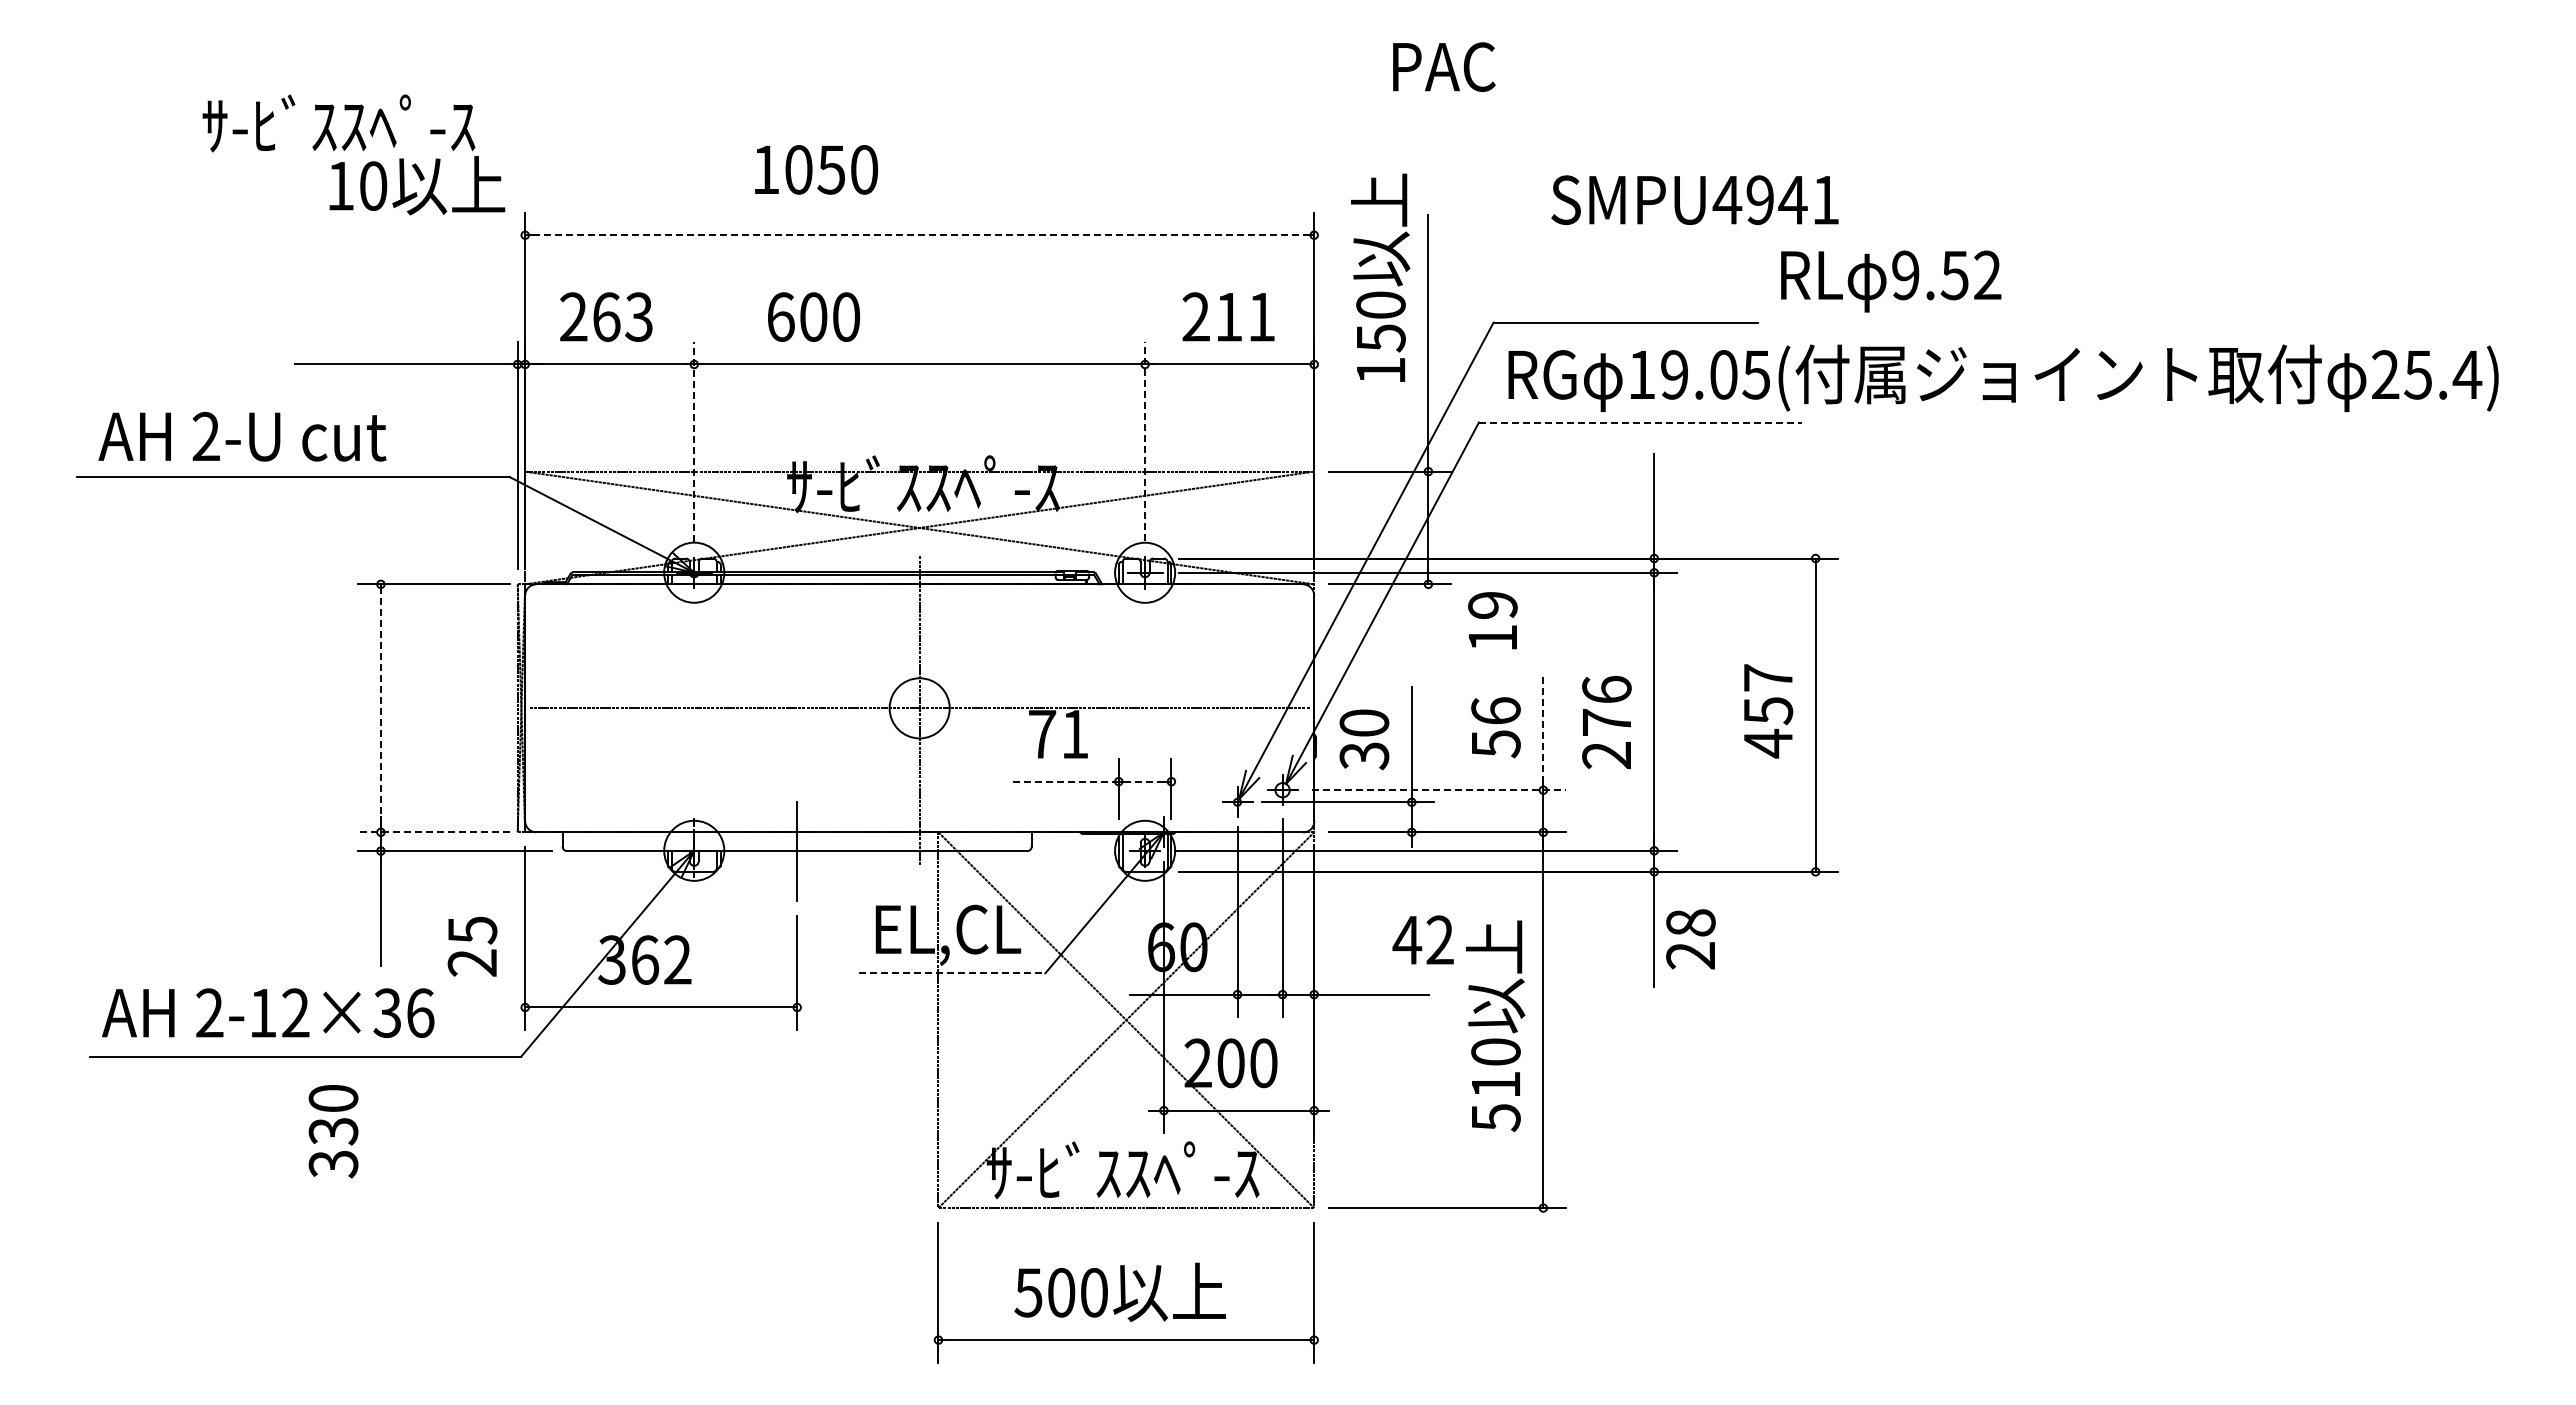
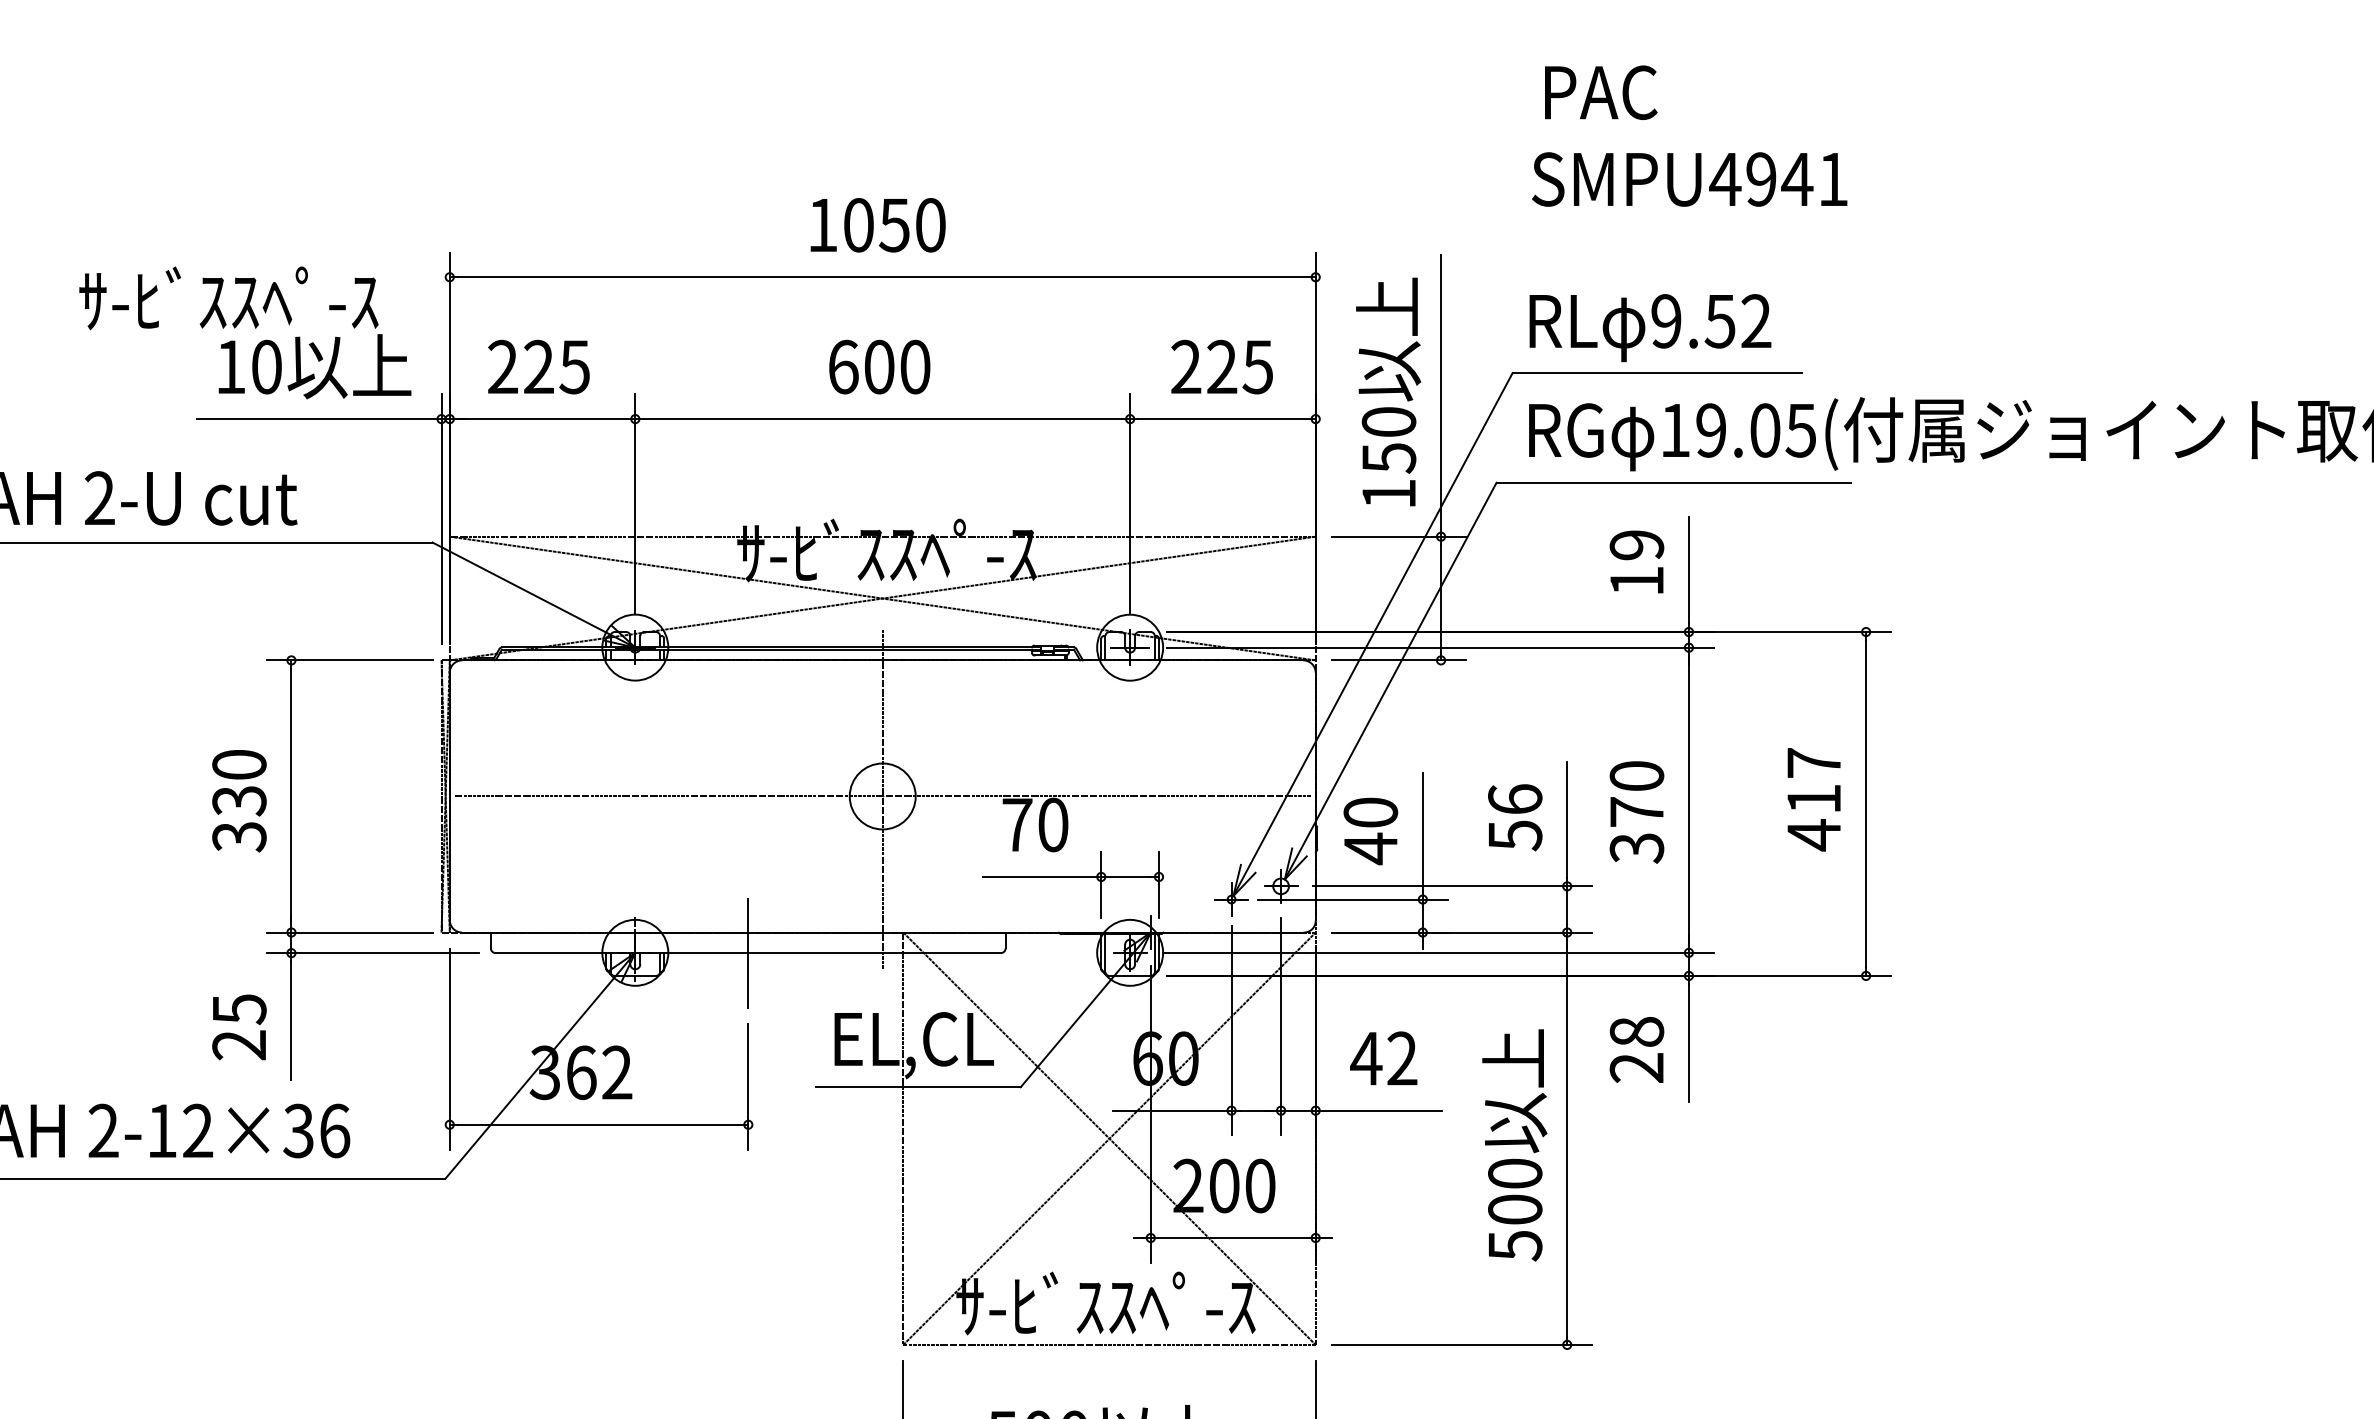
text: (1444, 66) -> (1601, 92), moved
text: (353, 154) -> (244, 332), moved
text: (816, 169) -> (878, 224), moved
text: (1694, 199) -> (1689, 178), moved
line: (919, 235) -> (882, 277), dashed -> solid
text: (1380, 277) -> (1388, 391), moved
text: (1891, 281) -> (1650, 328), moved
text: (622, 316) -> (556, 366), 263 -> 225
text: (813, 316) -> (879, 366), moved
text: (1245, 316) -> (1240, 366), 211 -> 225
line: (1640, 422) -> (1673, 482), dashed -> solid
line: (1145, 440) -> (1130, 502), dashed -> solid
line: (694, 441) -> (635, 503), dashed -> solid
text: (1492, 620) -> (1636, 561), moved
line: (380, 707) -> (290, 795), dashed -> solid
text: (1768, 711) -> (1814, 799), 457 -> 417
text: (1606, 722) -> (1636, 812), 276 -> 370
line: (1543, 729) -> (1567, 819), dashed -> solid
text: (1075, 734) -> (1053, 825), 71 -> 70
text: (1364, 755) -> (1370, 848), 30 -> 40
line: (1064, 781) -> (1041, 876), dashed -> solid
line: (1145, 781) -> (1130, 876), dashed -> solid
line: (1439, 790) -> (1453, 886), dashed -> solid
line: (434, 832) -> (350, 932), dashed -> solid
text: (1422, 939) -> (1382, 1057), moved
text: (1690, 939) -> (1636, 1050), moved
text: (472, 946) -> (239, 1027), moved
line: (952, 973) -> (918, 1087), dashed -> solid
text: (1495, 1084) -> (1514, 1209), 510 -> 500
text: (333, 1131) -> (239, 801), moved

